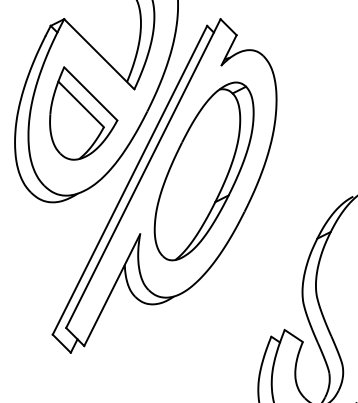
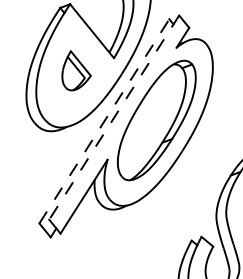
part: (83, 113) -> (76, 71), size x0.6
line: (143, 173) -> (114, 117), solid -> dashed
line: (129, 180) -> (104, 121), solid -> dashed

